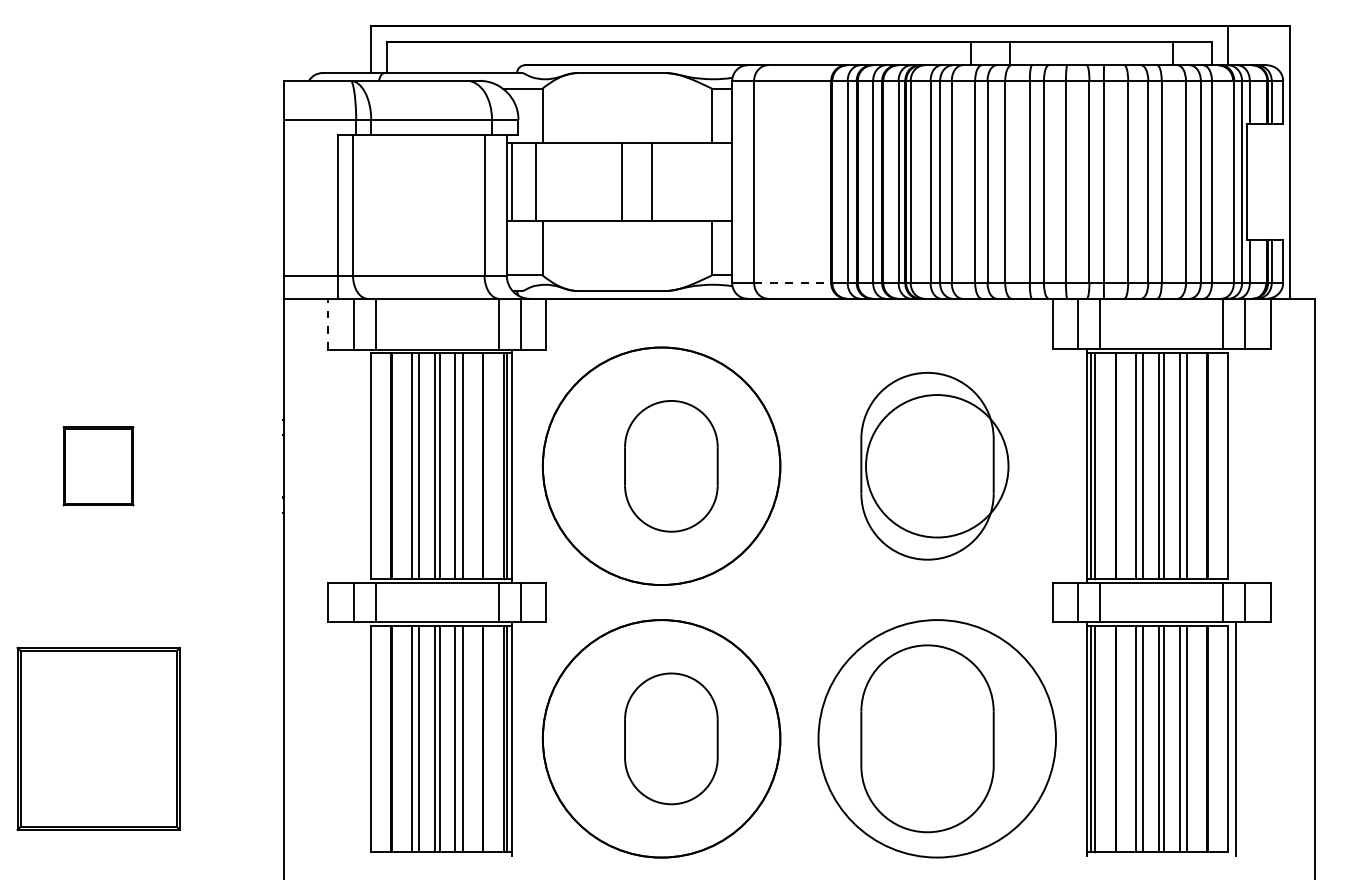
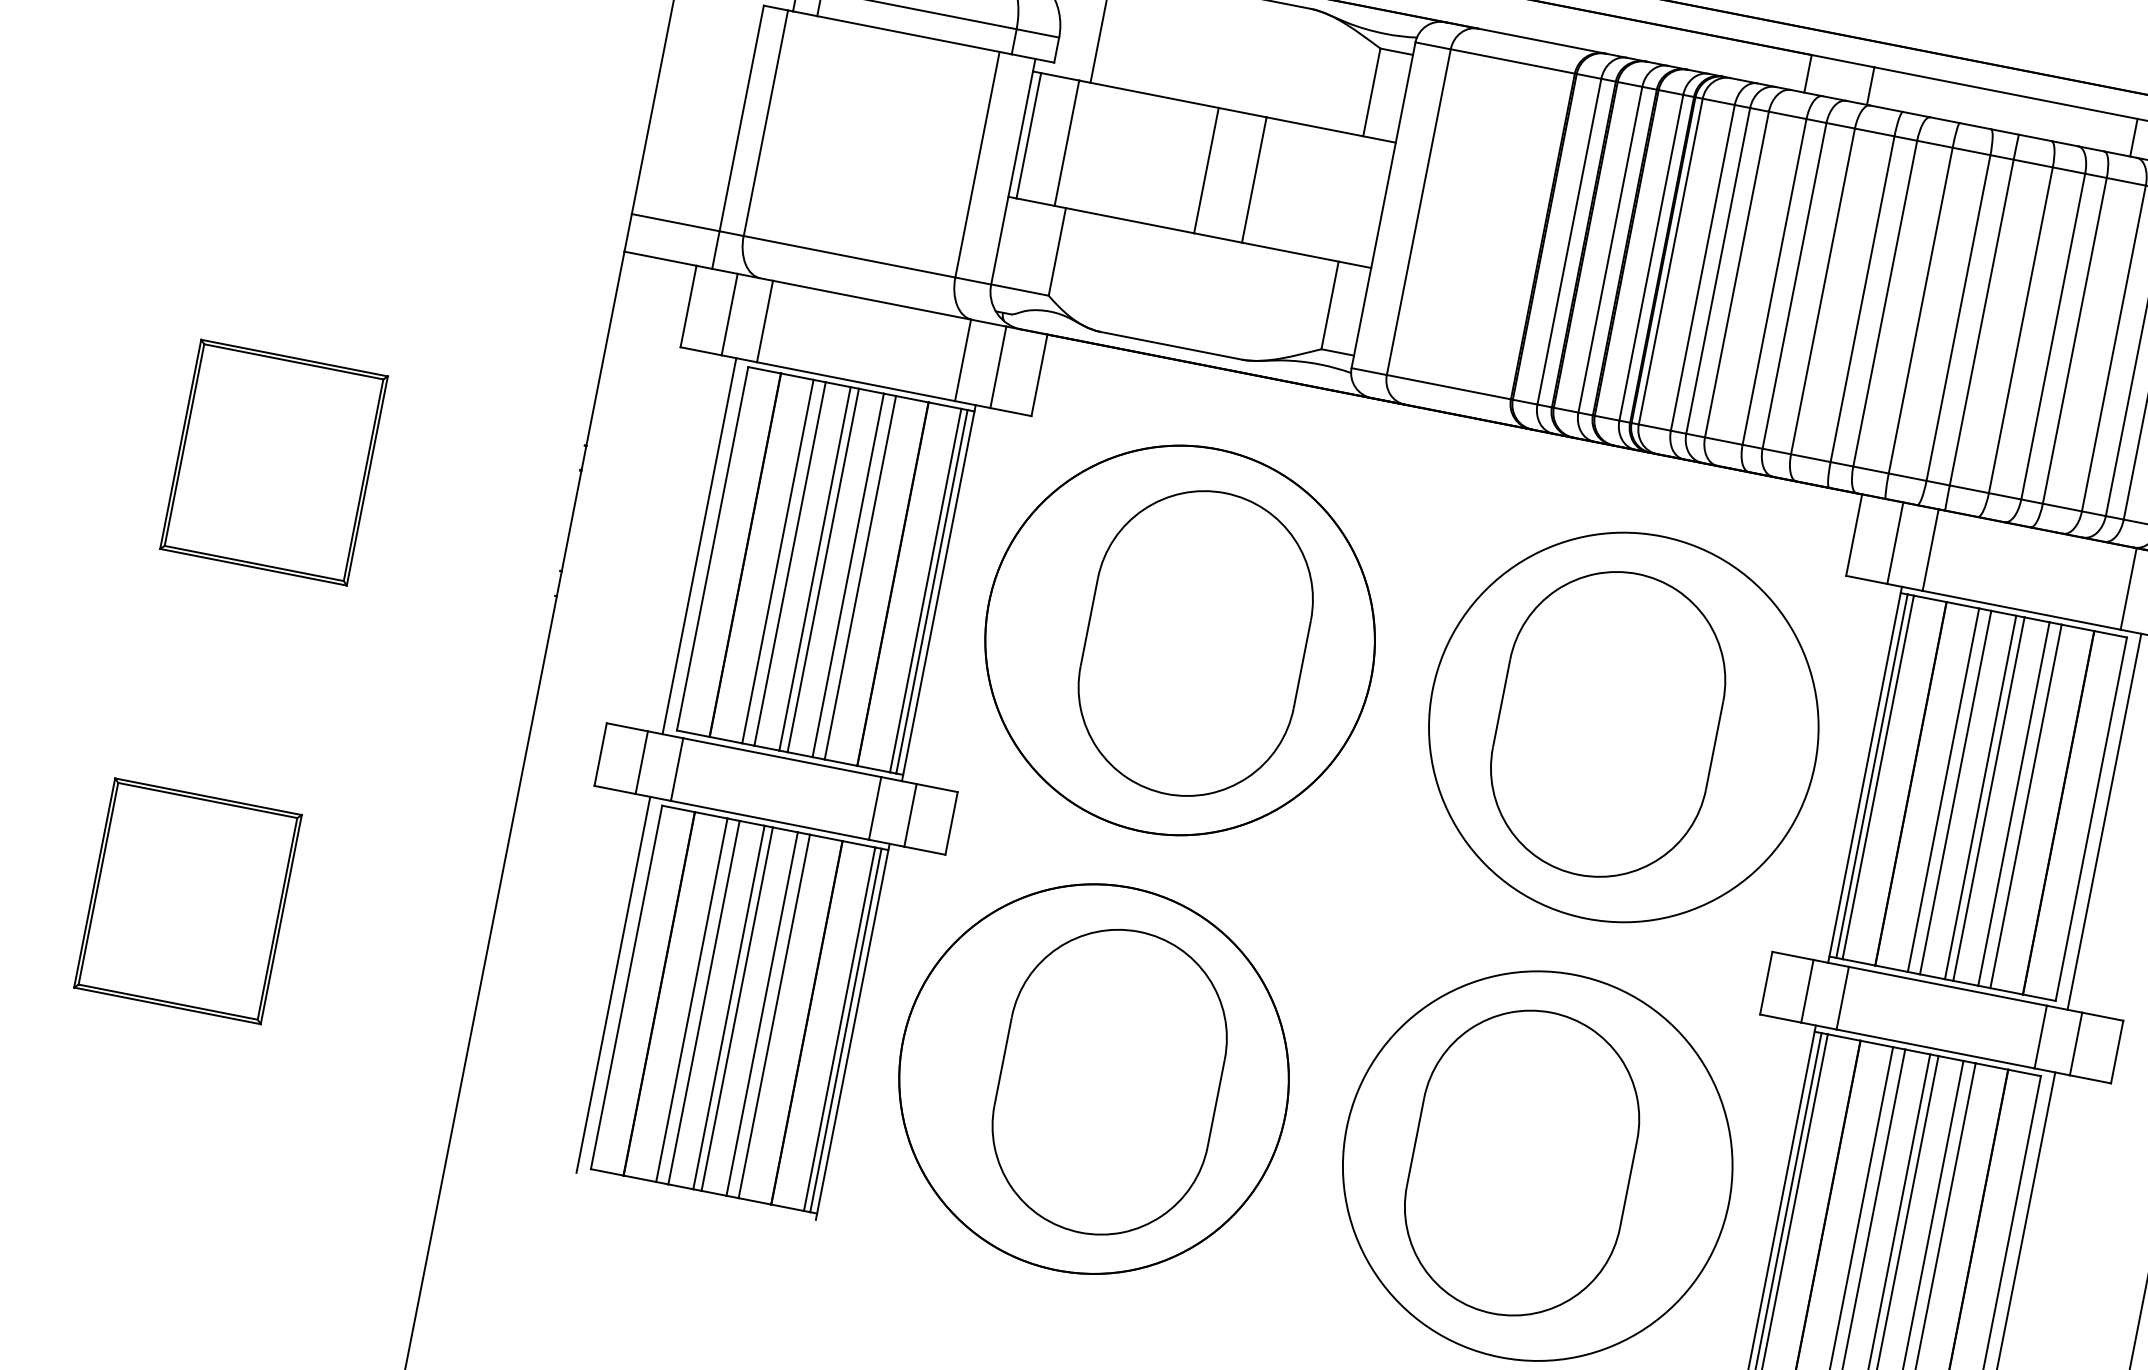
line: (792, 283) -> (1448, 387), dashed -> solid
line: (328, 323) -> (689, 305), dashed -> solid
part: (98, 466) -> (273, 462), size x1.67
line: (362, 466) -> (698, 546), added
part: (671, 466) -> (1195, 643), size x1.43
circle: (937, 466) -> (1624, 727), size x1.67
line: (1235, 466) -> (2103, 822), added
part: (98, 738) -> (187, 900), size x0.71
line: (362, 738) -> (612, 984), added
part: (671, 738) -> (1110, 1081), size x1.43

